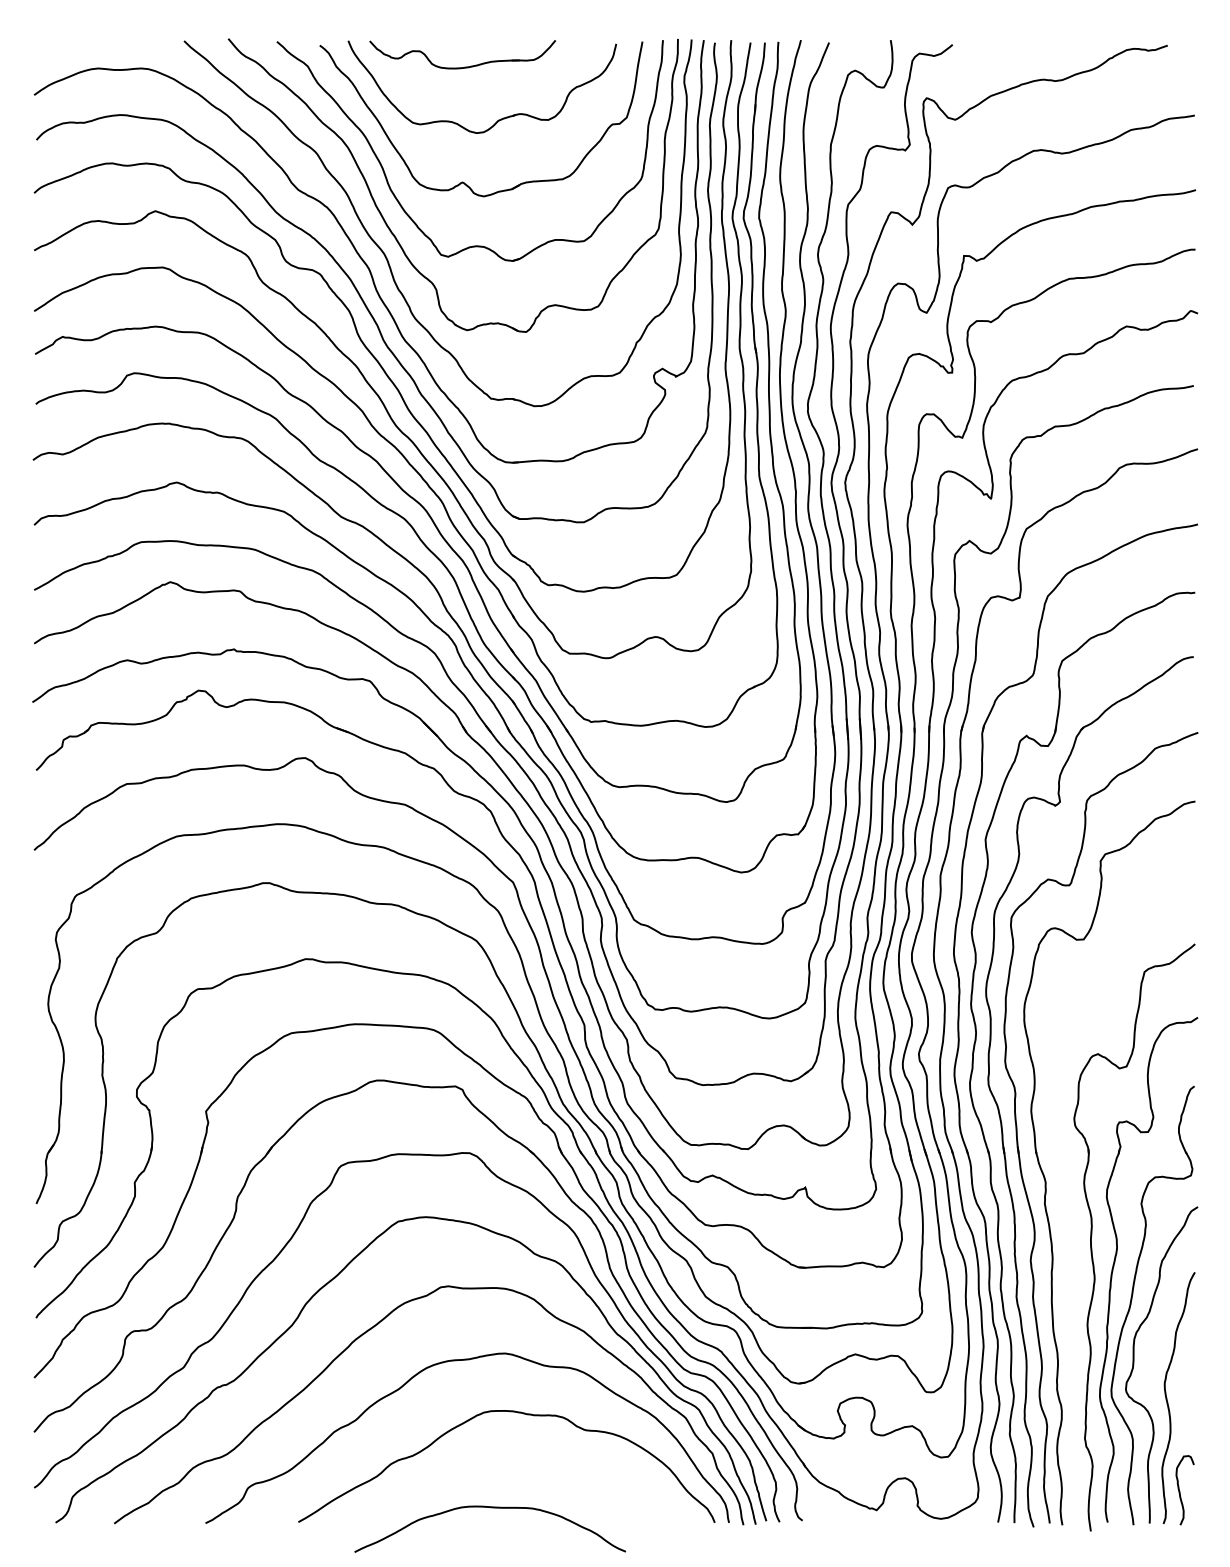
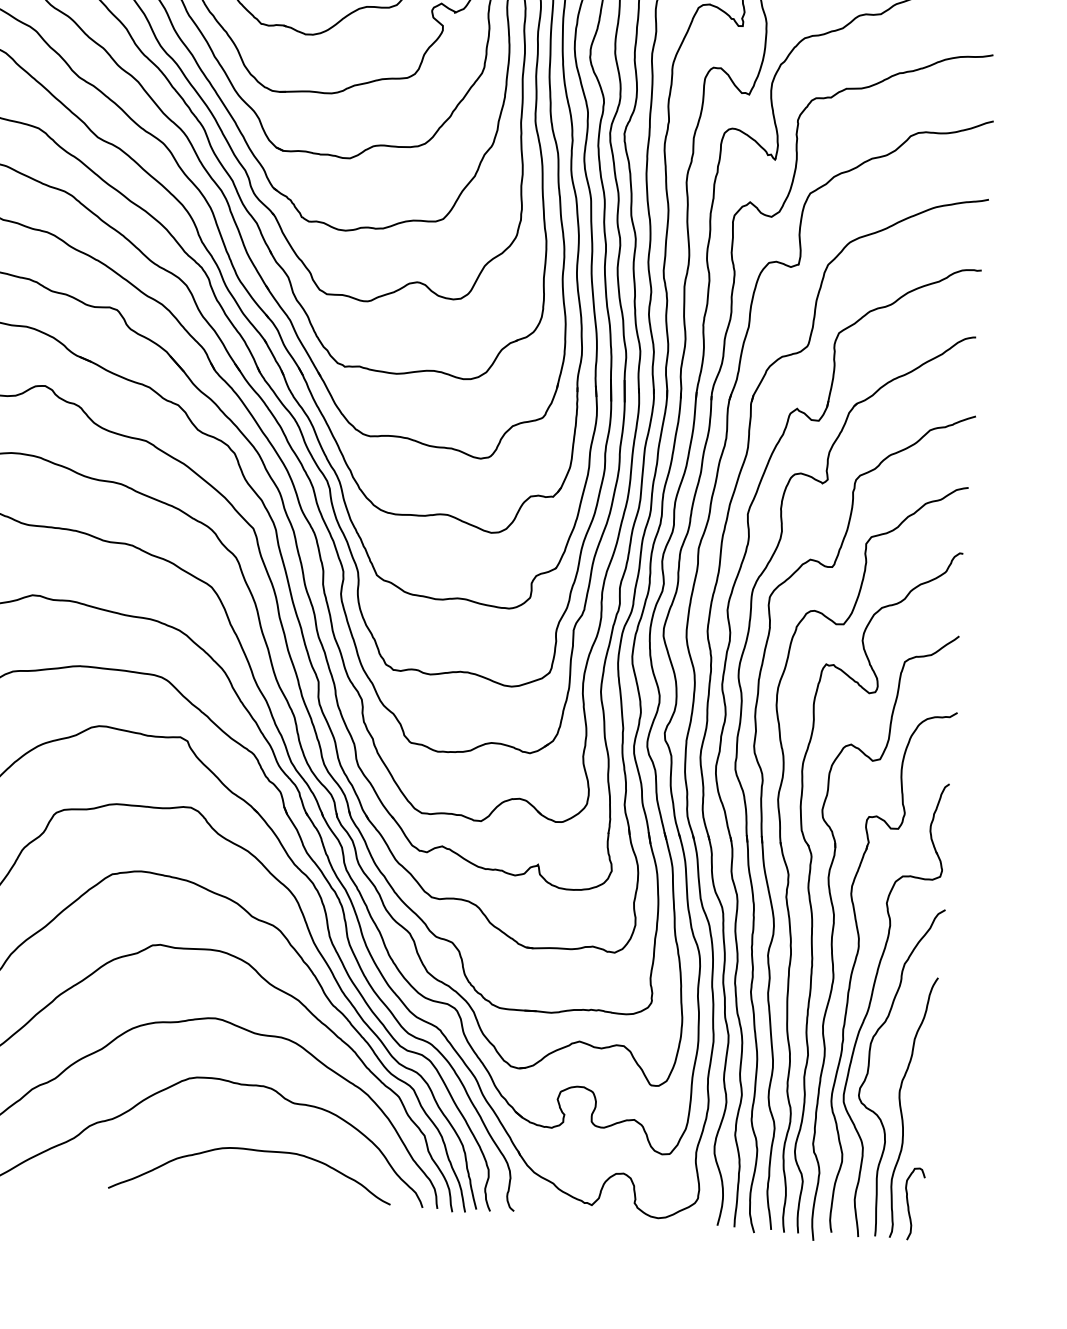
part: (1068, 1203) -> (810, 898), added
curve: (490, 1508) -> (252, 1151), moved

